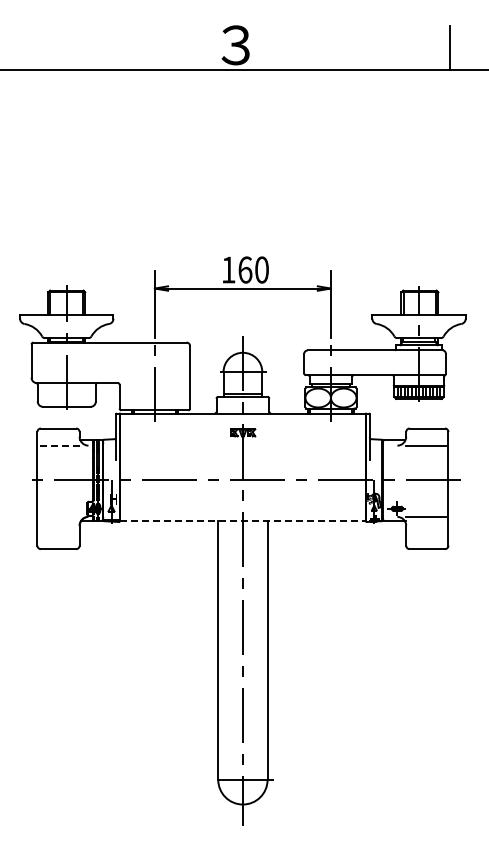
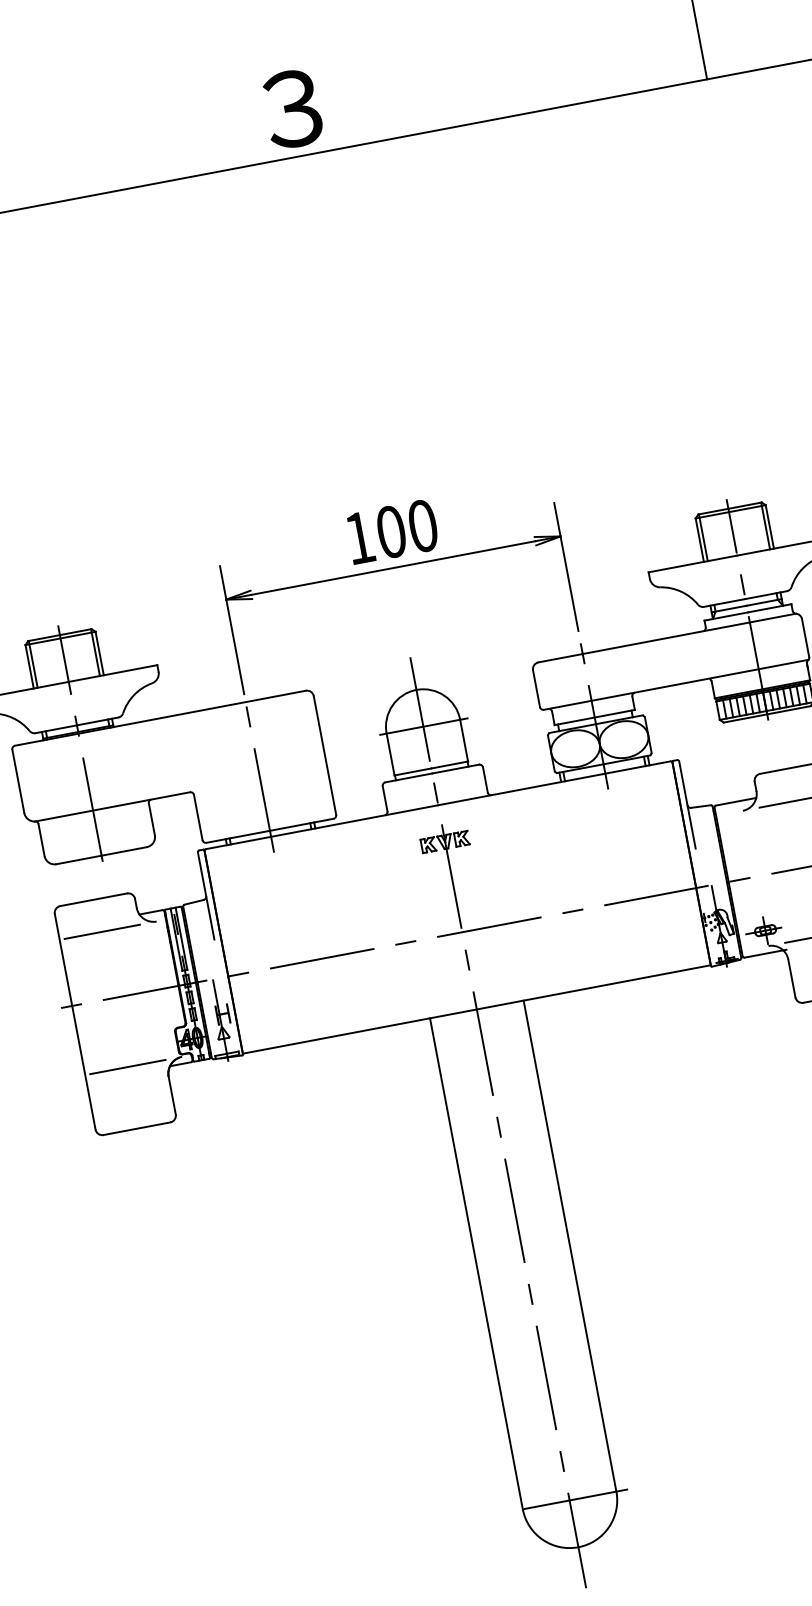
text: (245, 269) -> (391, 530), 160 -> 100
line: (59, 445) -> (101, 931), dashed -> solid
line: (59, 516) -> (127, 1066), added
line: (243, 521) -> (478, 1009), dashed -> solid

